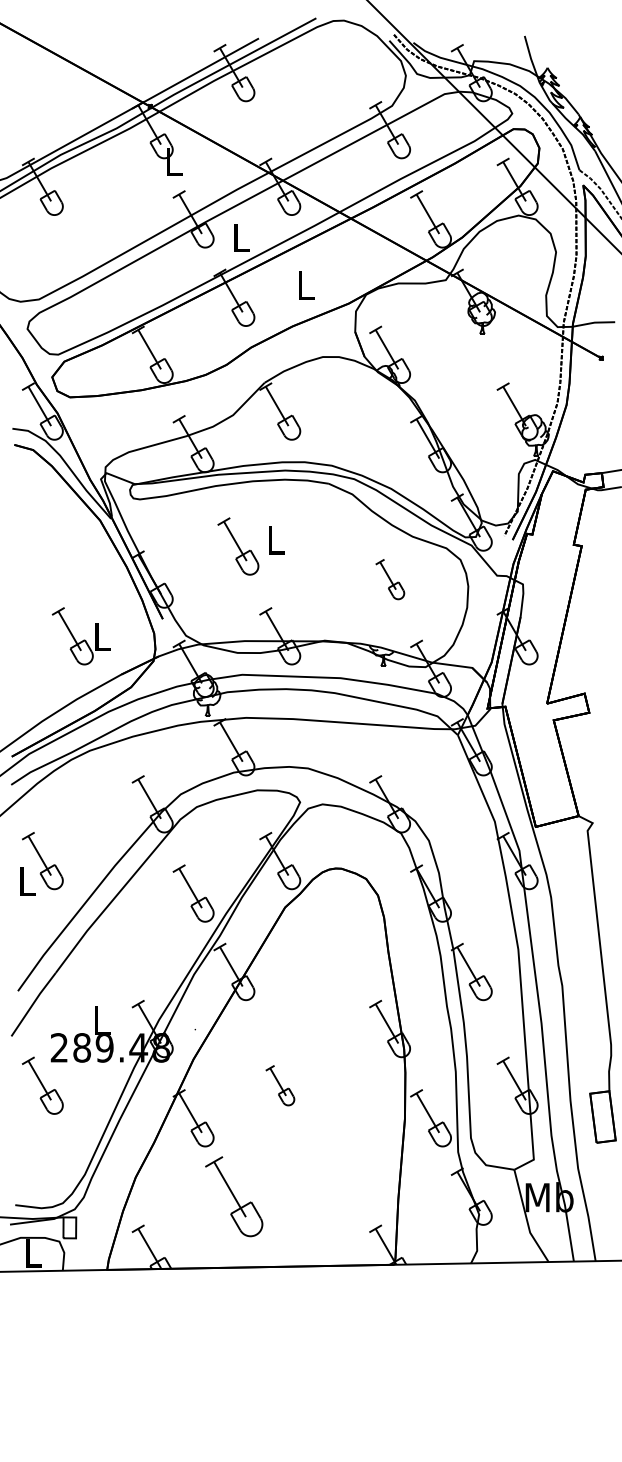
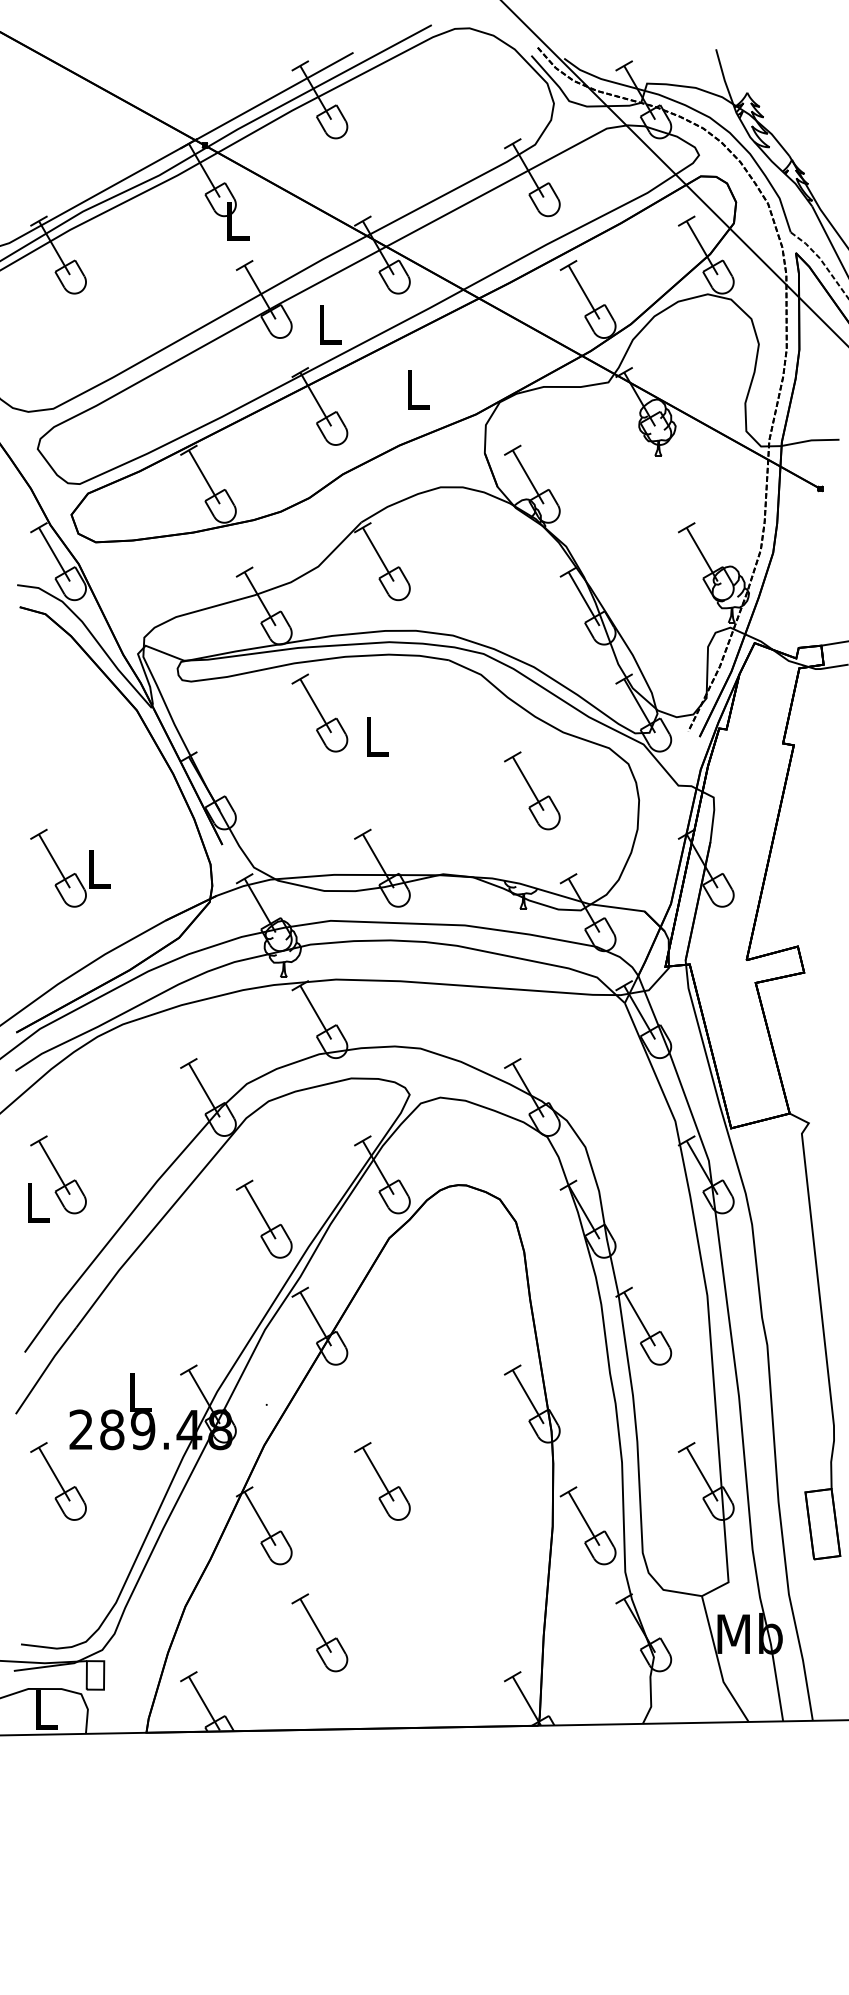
part: (238, 546) -> (320, 713), moved
part: (390, 579) -> (532, 790), size x1.43
part: (80, 636) -> (69, 868), moved
part: (280, 1085) -> (382, 1481), size x1.43
part: (234, 1196) -> (320, 1632), size x0.71

